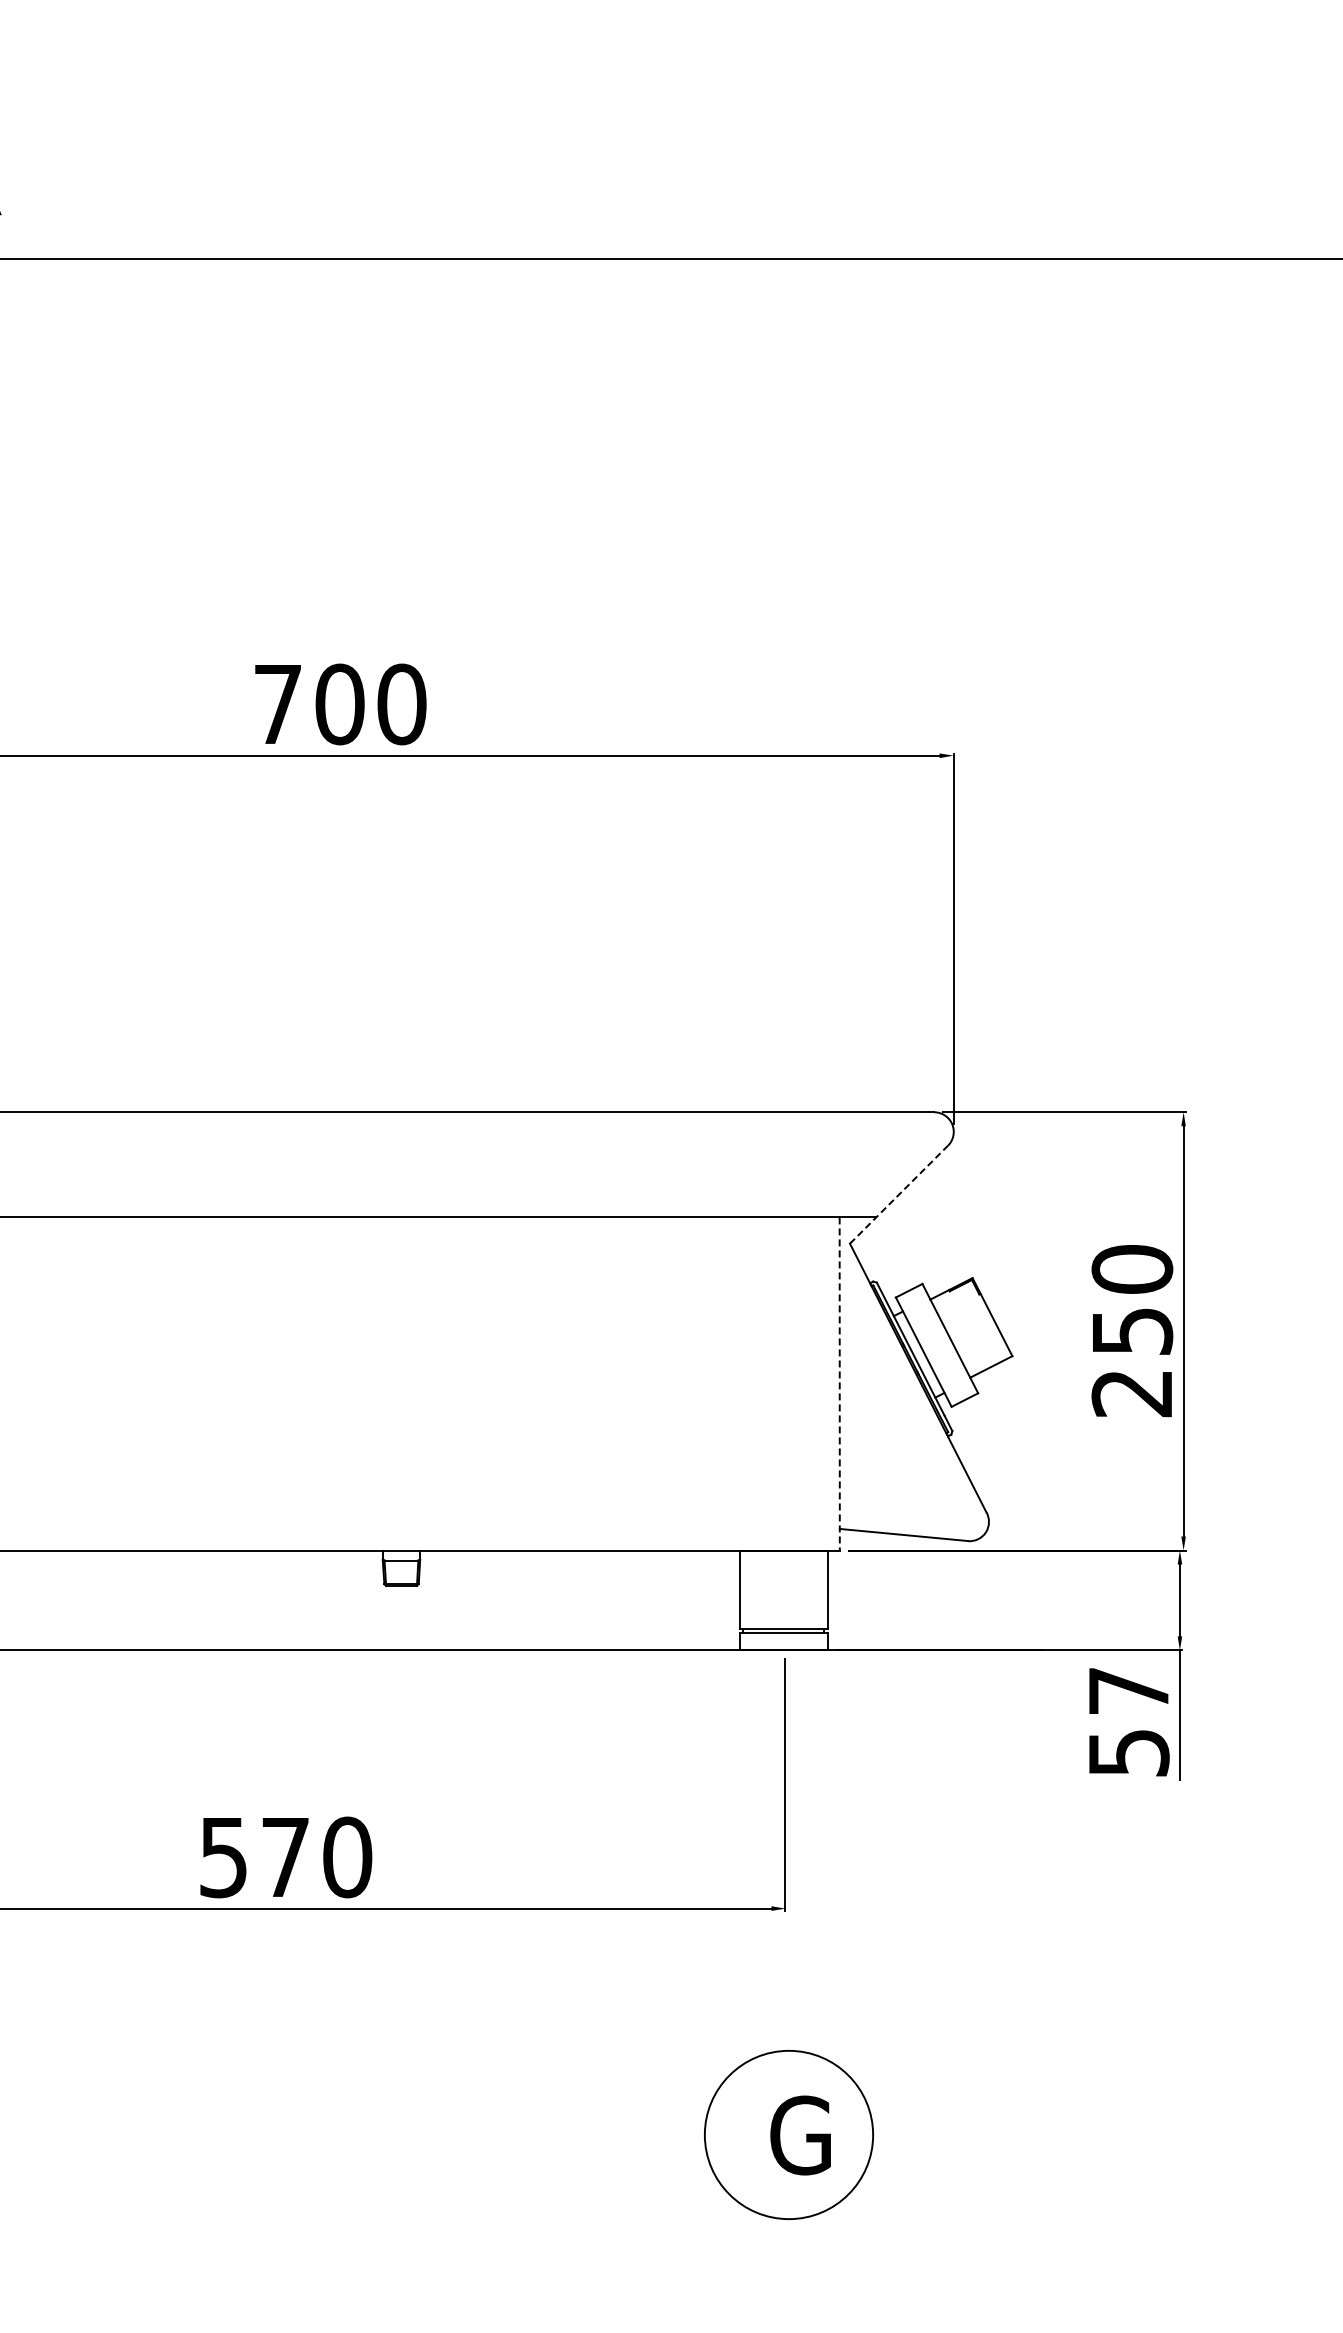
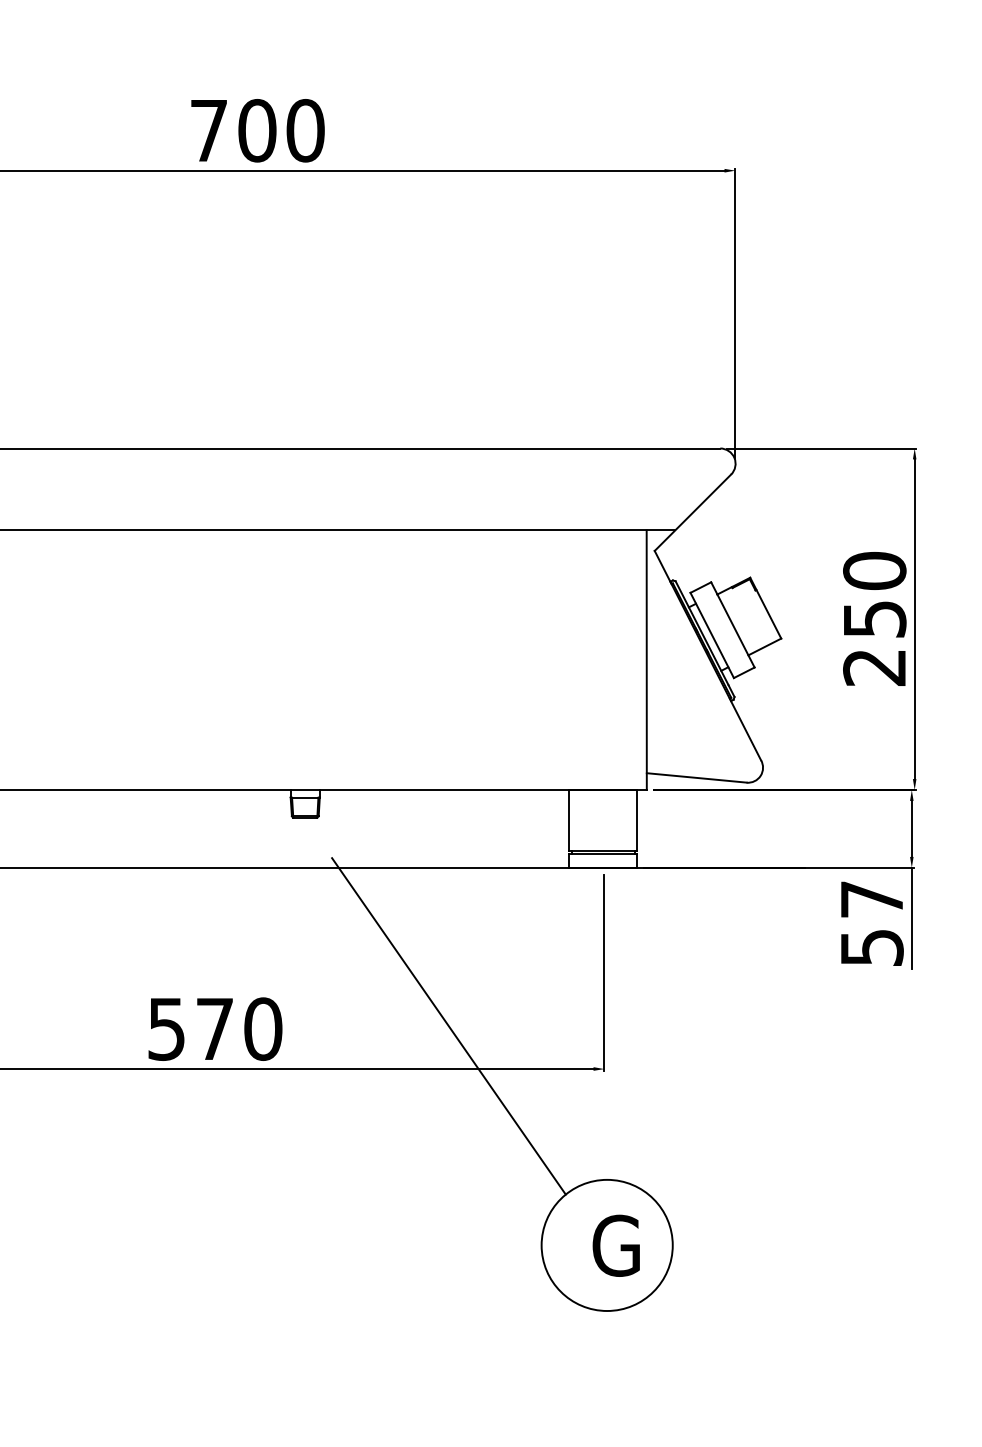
line: (899, 1194) -> (693, 512), dashed -> solid
line: (839, 1383) -> (646, 659), dashed -> solid
line: (585, 1853) -> (448, 1026), added

